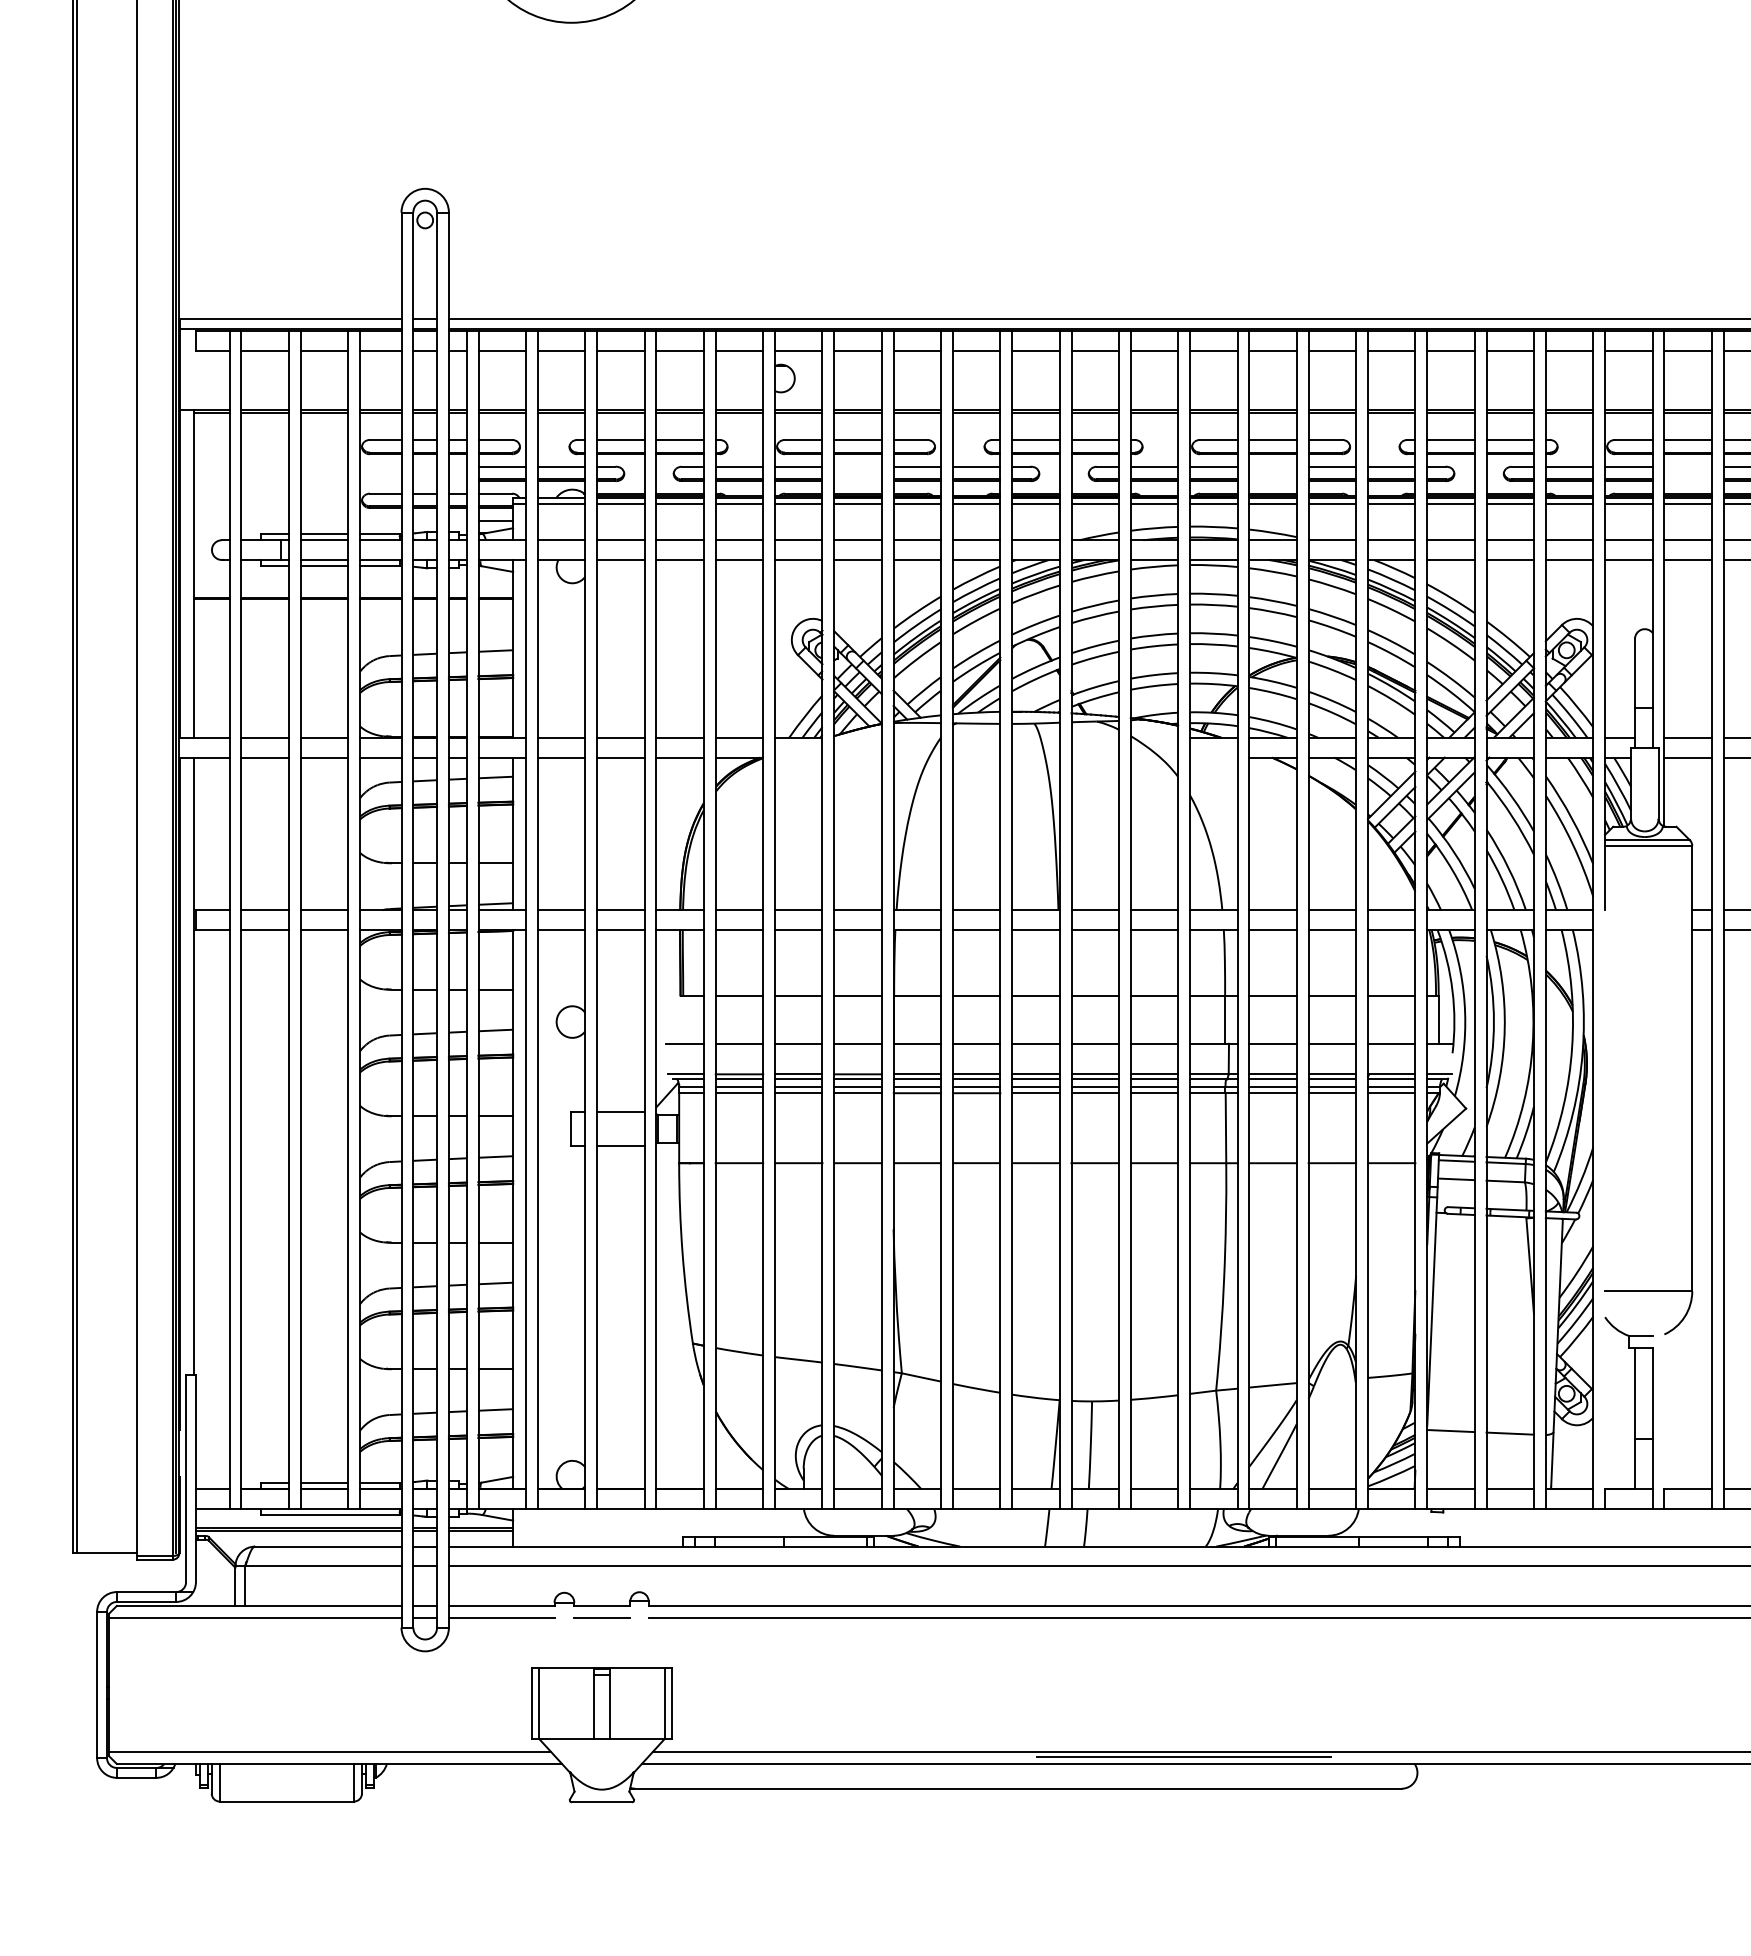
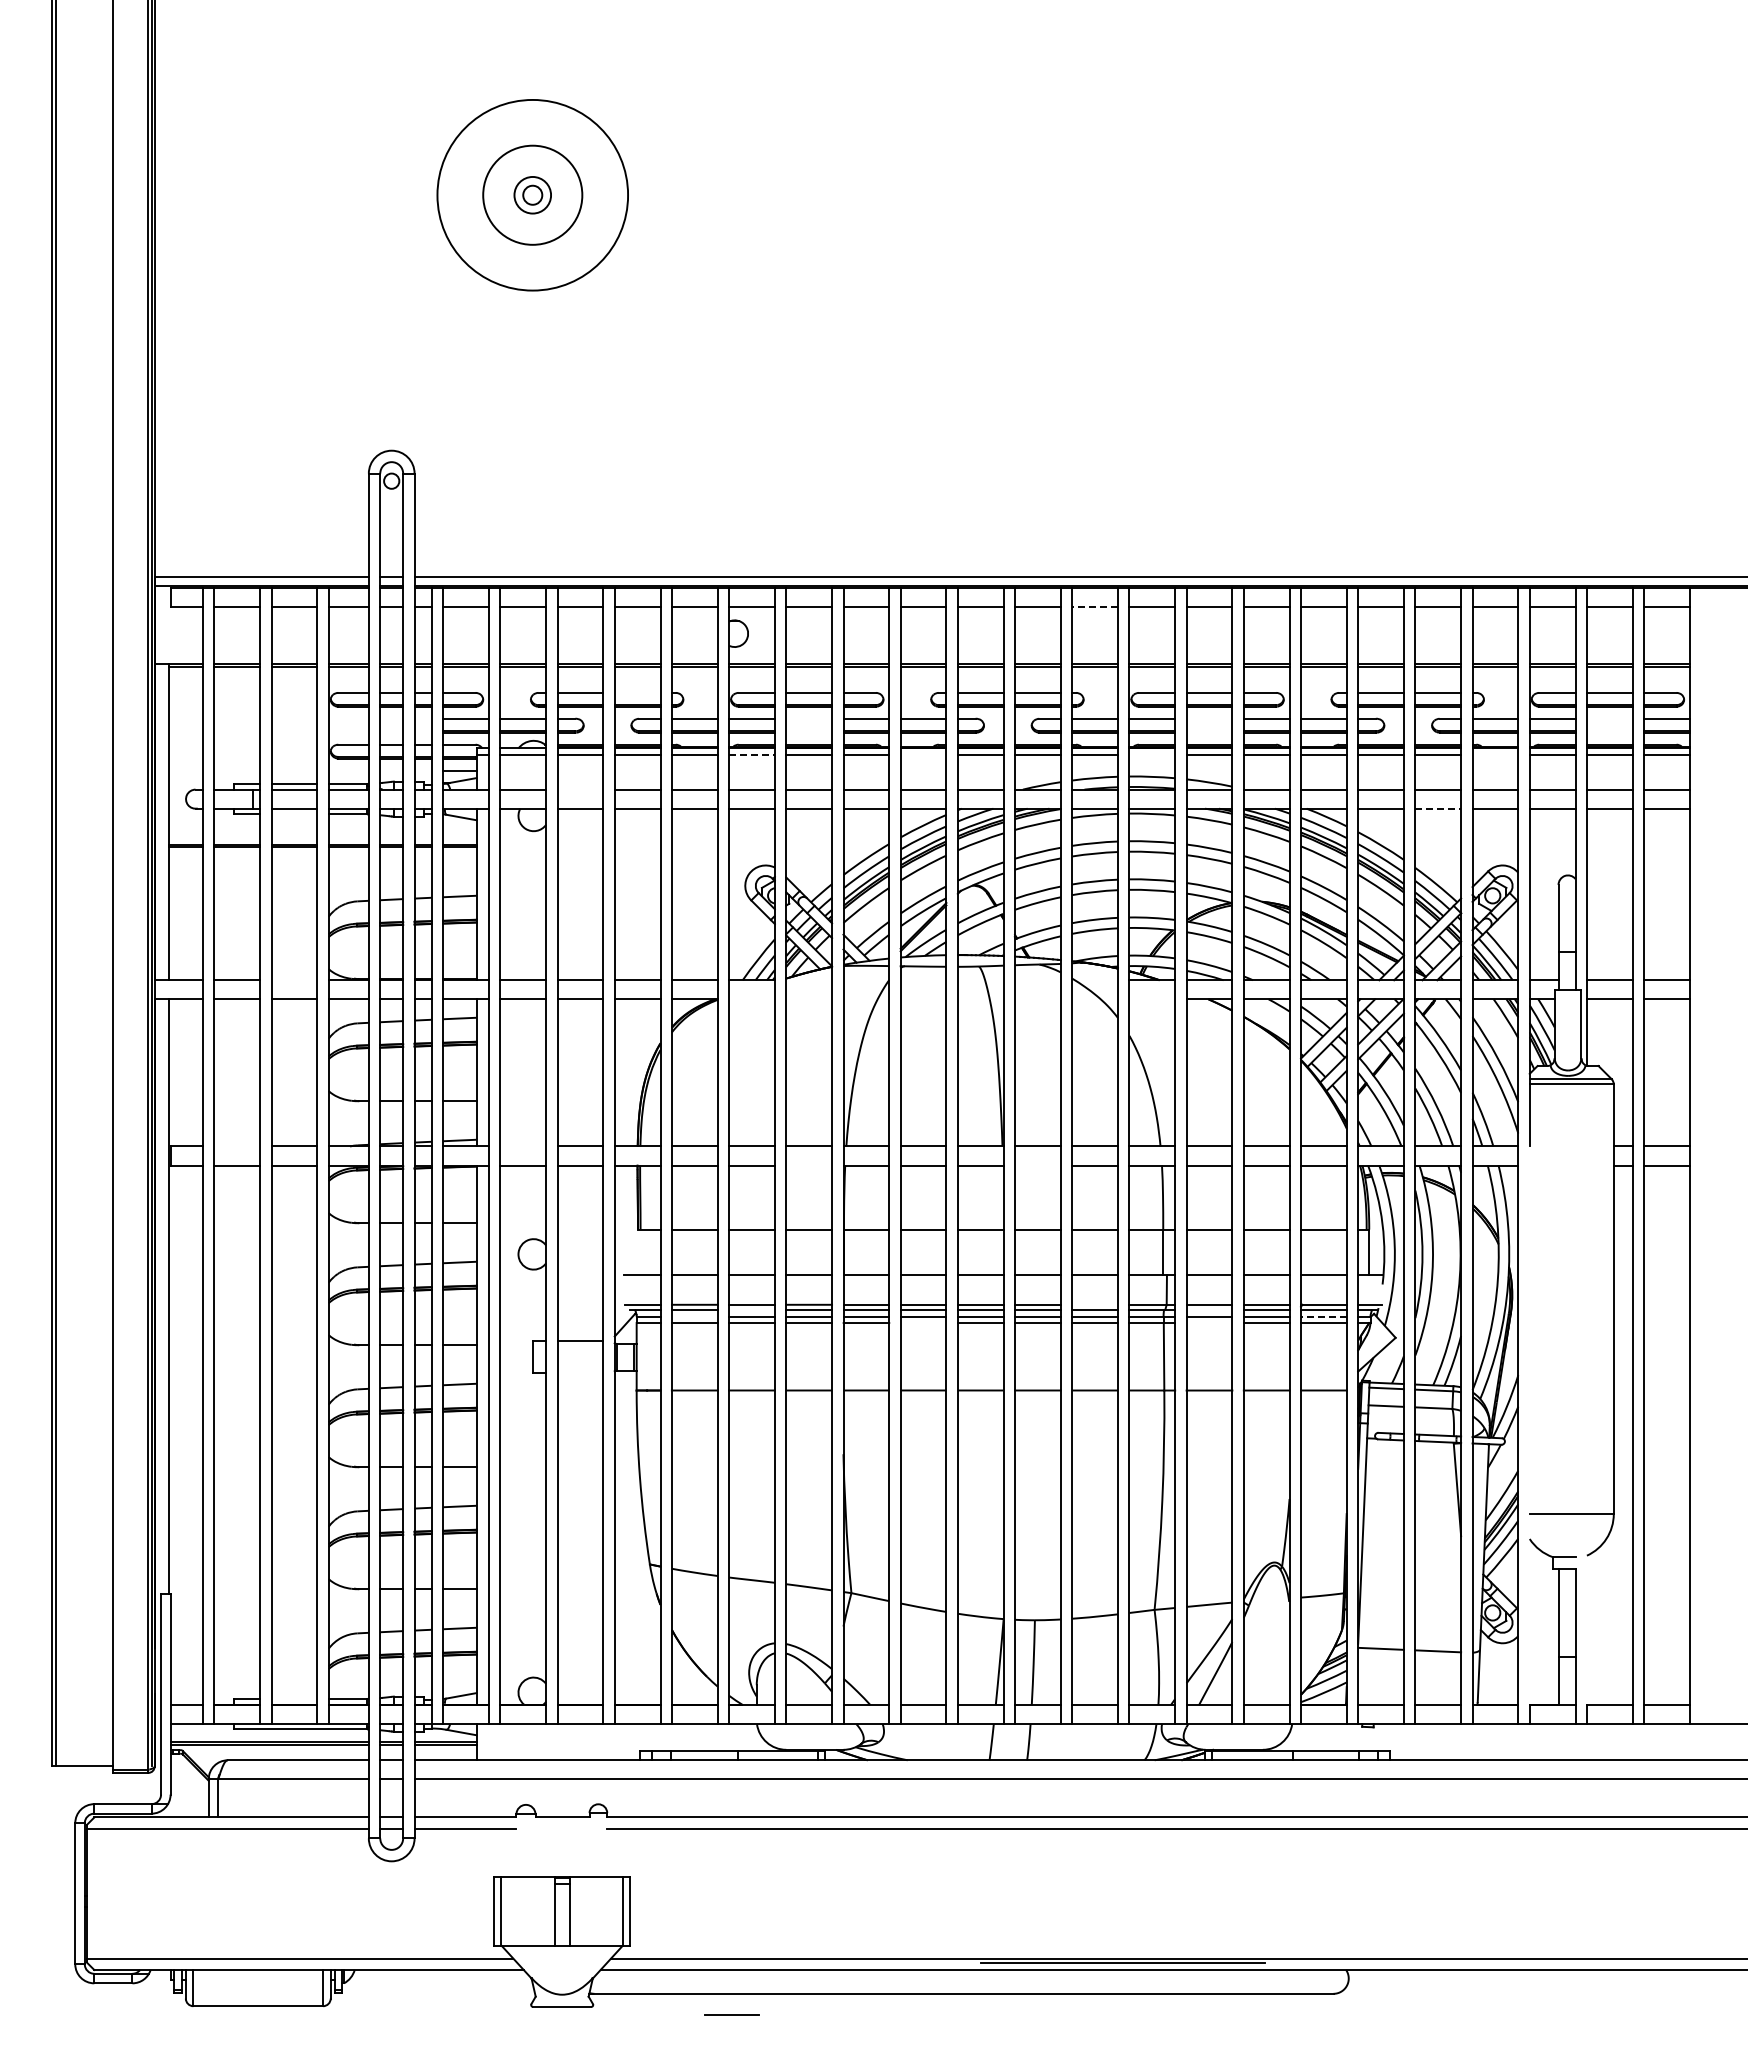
line: (1154, 351) -> (1095, 607), solid -> dashed
line: (680, 439) -> (637, 692), removed
line: (799, 503) -> (752, 754), solid -> dashed
line: (976, 503) -> (923, 754), removed
line: (1213, 503) -> (1152, 754), removed
line: (1569, 503) -> (1495, 754), removed
line: (620, 540) -> (580, 789), removed
line: (1510, 559) -> (1438, 808), solid -> dashed
line: (324, 565) -> (294, 814), removed
line: (324, 738) -> (294, 980), removed
line: (265, 910) -> (237, 1146), removed
line: (561, 910) -> (523, 1146), removed
line: (858, 929) -> (809, 1165), removed
line: (1094, 929) -> (1037, 1165), removed
line: (1153, 1074) -> (1094, 1304), removed
line: (798, 1079) -> (751, 1309), removed
line: (1273, 1079) -> (1209, 1309), removed
line: (739, 1087) -> (694, 1317), removed
line: (1391, 1087) -> (1323, 1317), solid -> dashed
line: (976, 1093) -> (923, 1323), removed
line: (1273, 1093) -> (1209, 1323), removed
line: (620, 1145) -> (580, 1373), removed
line: (324, 1482) -> (294, 1698), removed
line: (602, 1617) -> (731, 2014), moved

